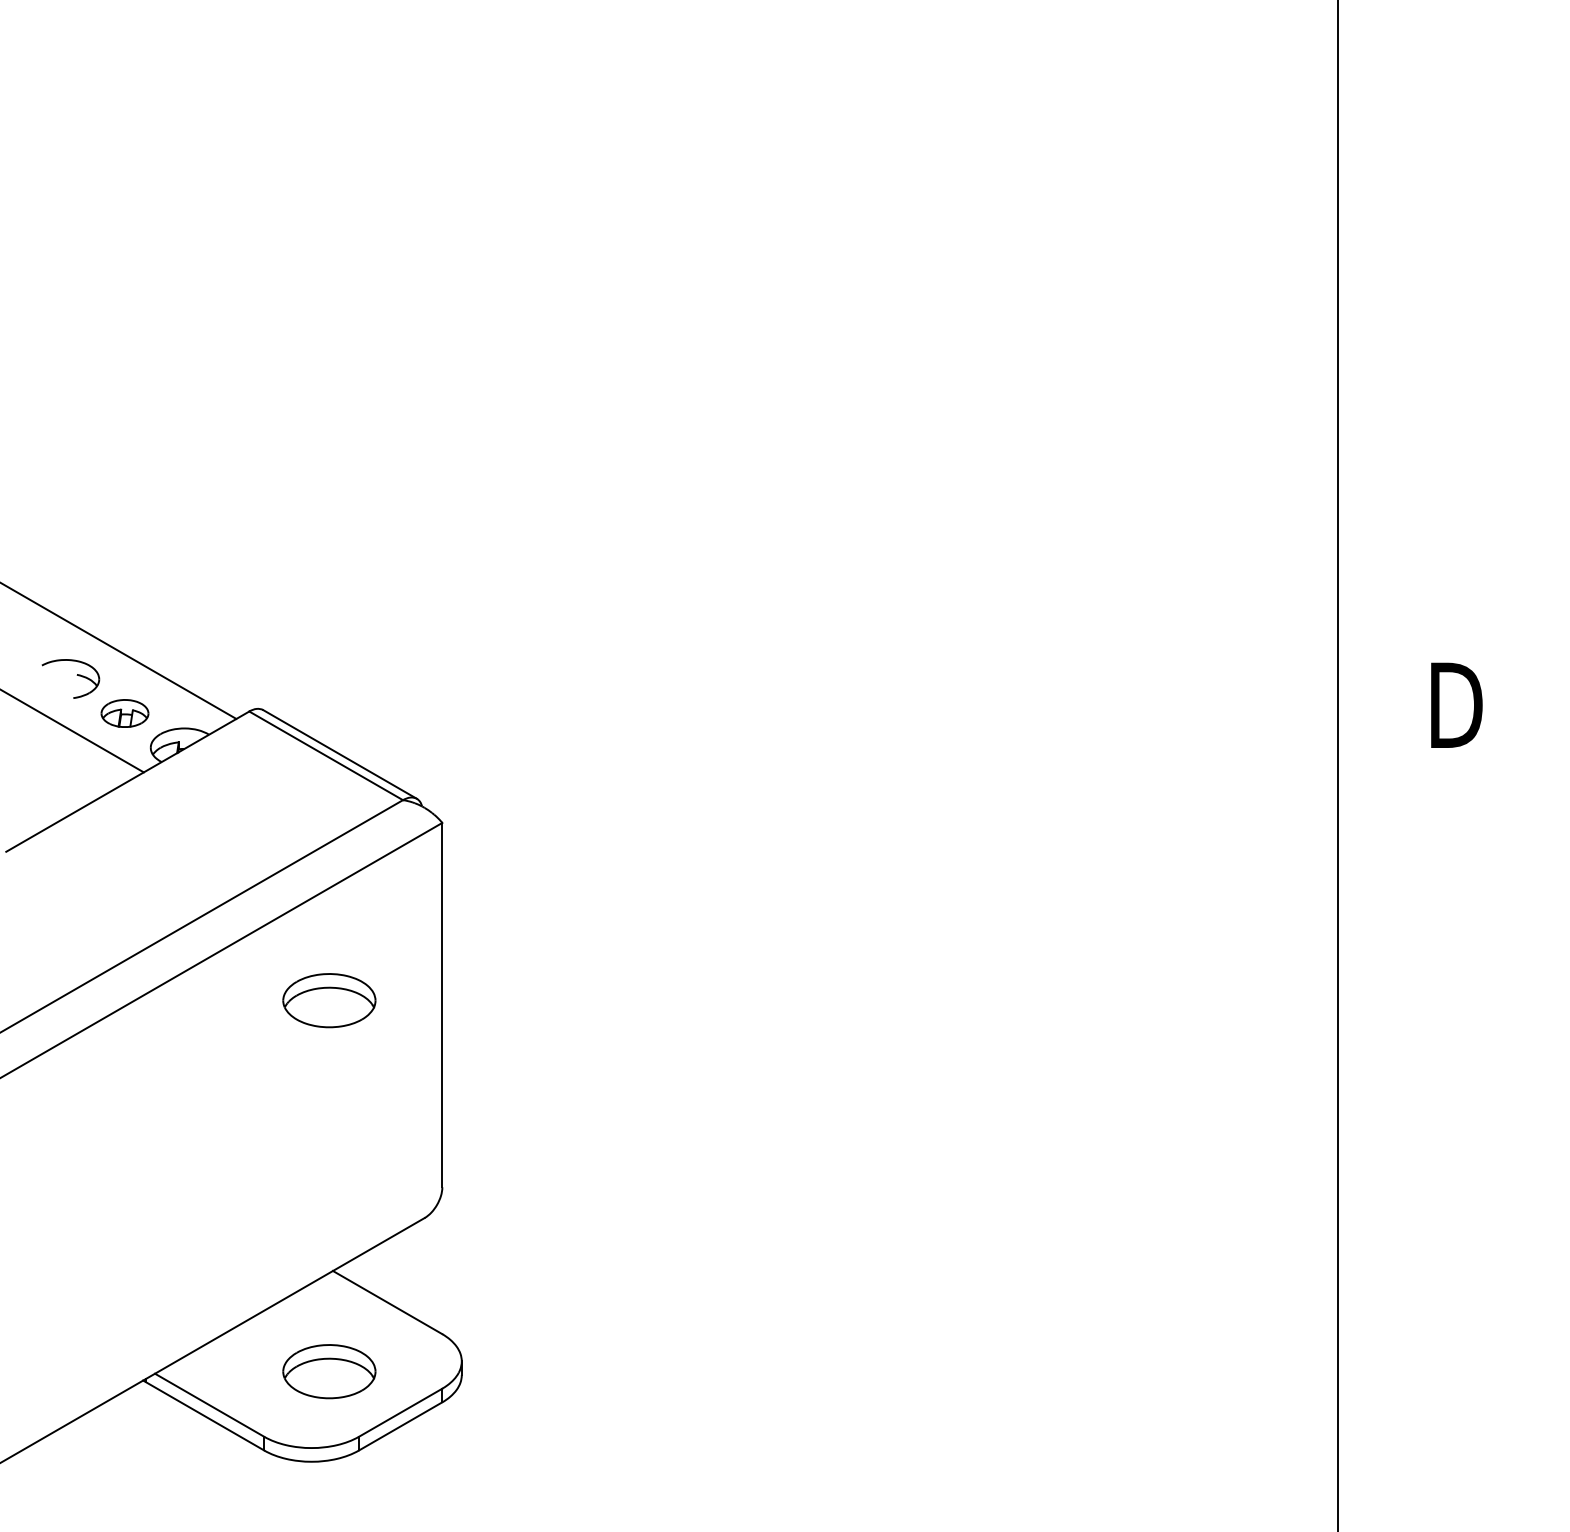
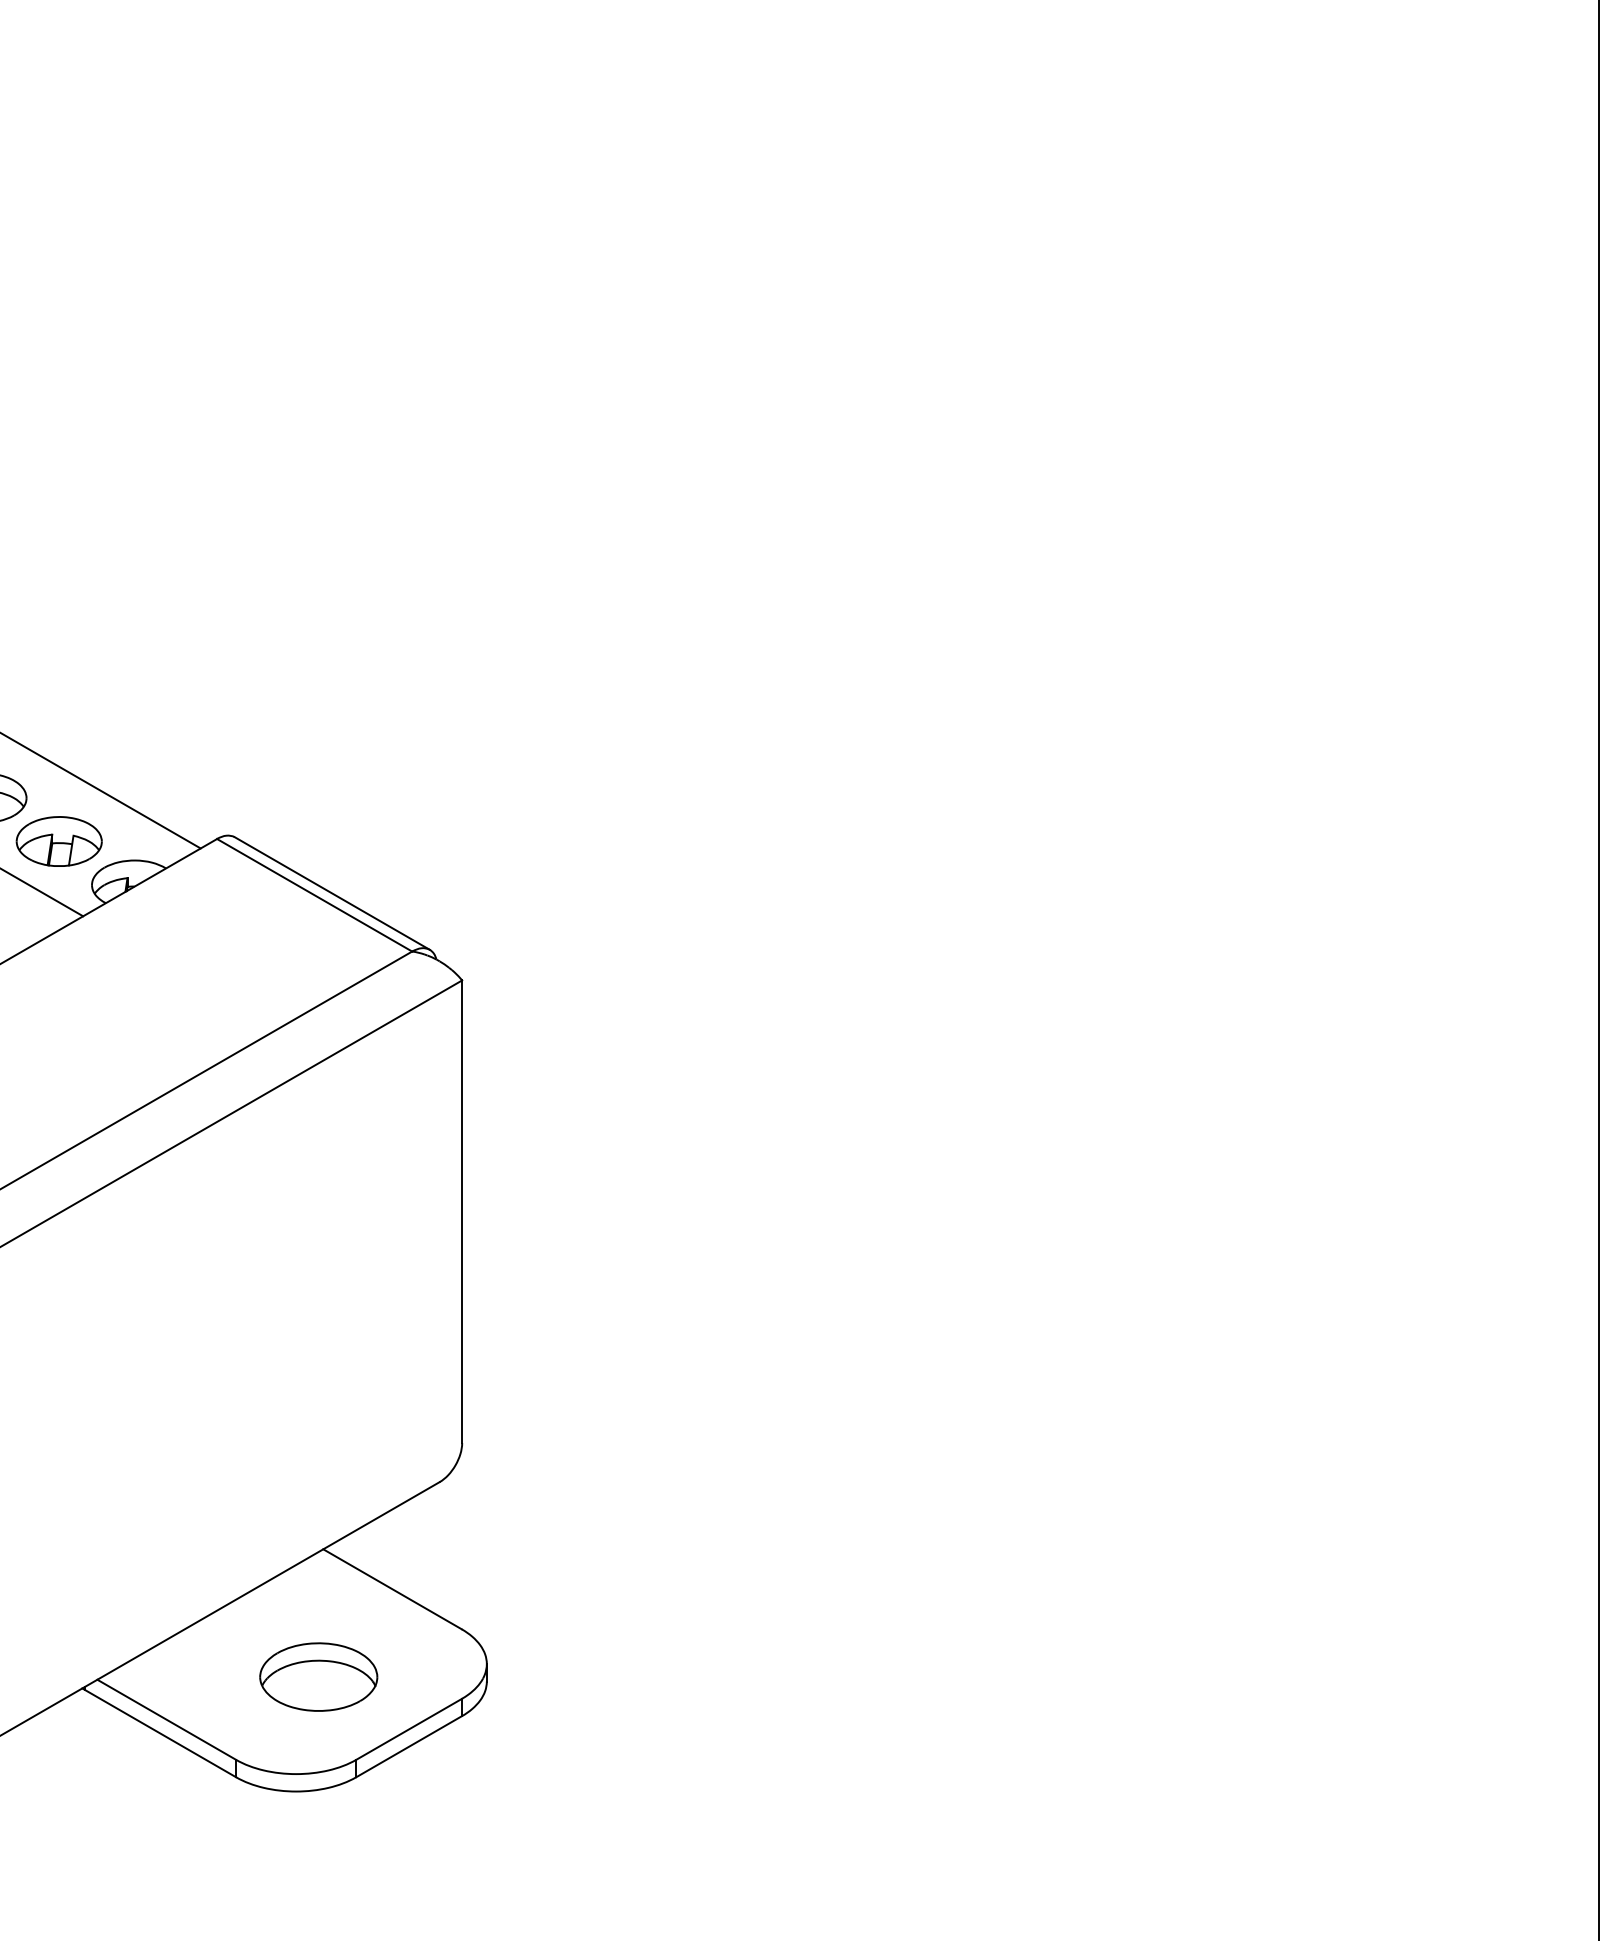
part: (124, 713) -> (58, 841), size x1.43
part: (329, 1000) -> (318, 1205), removed

